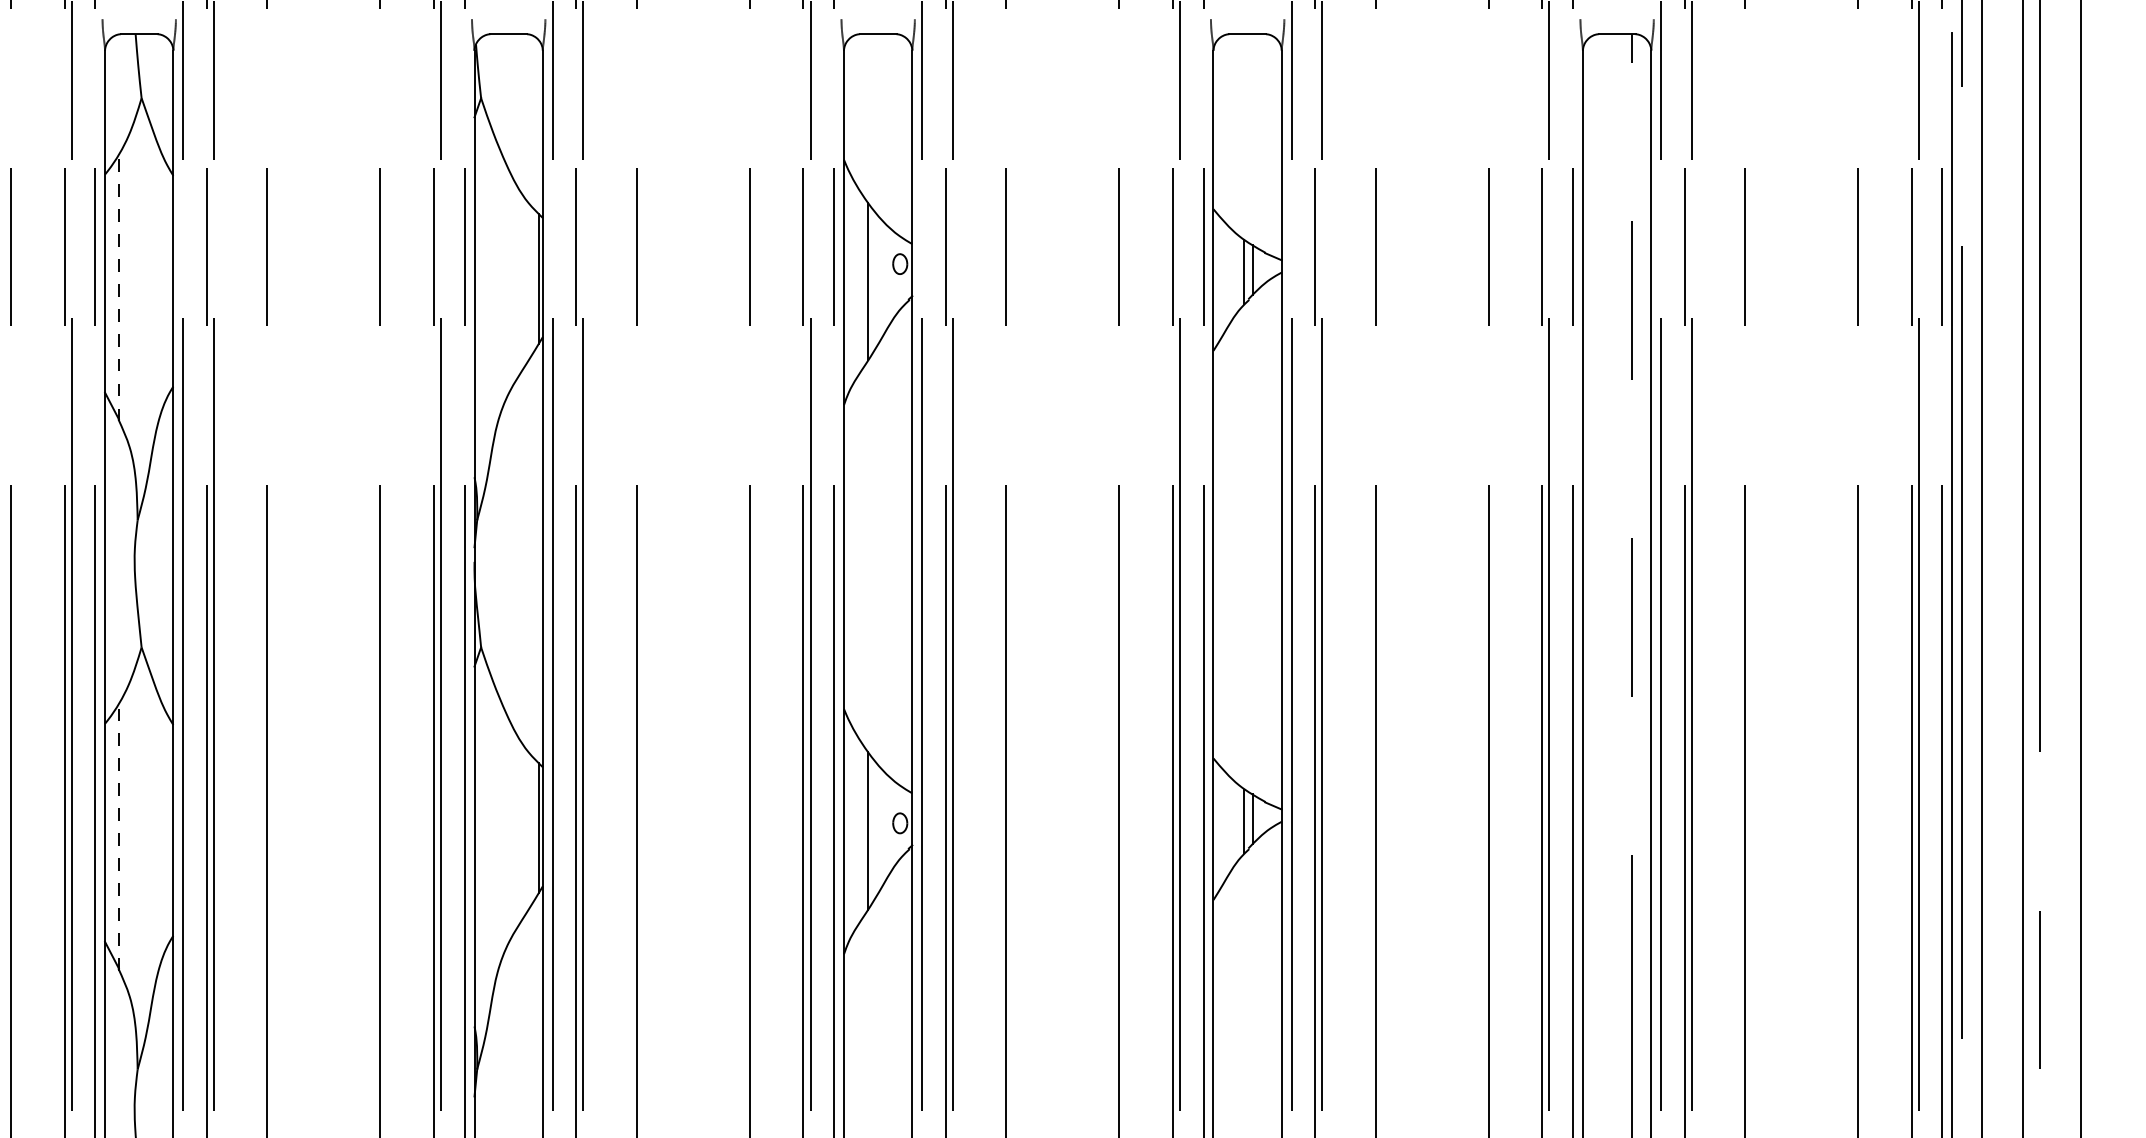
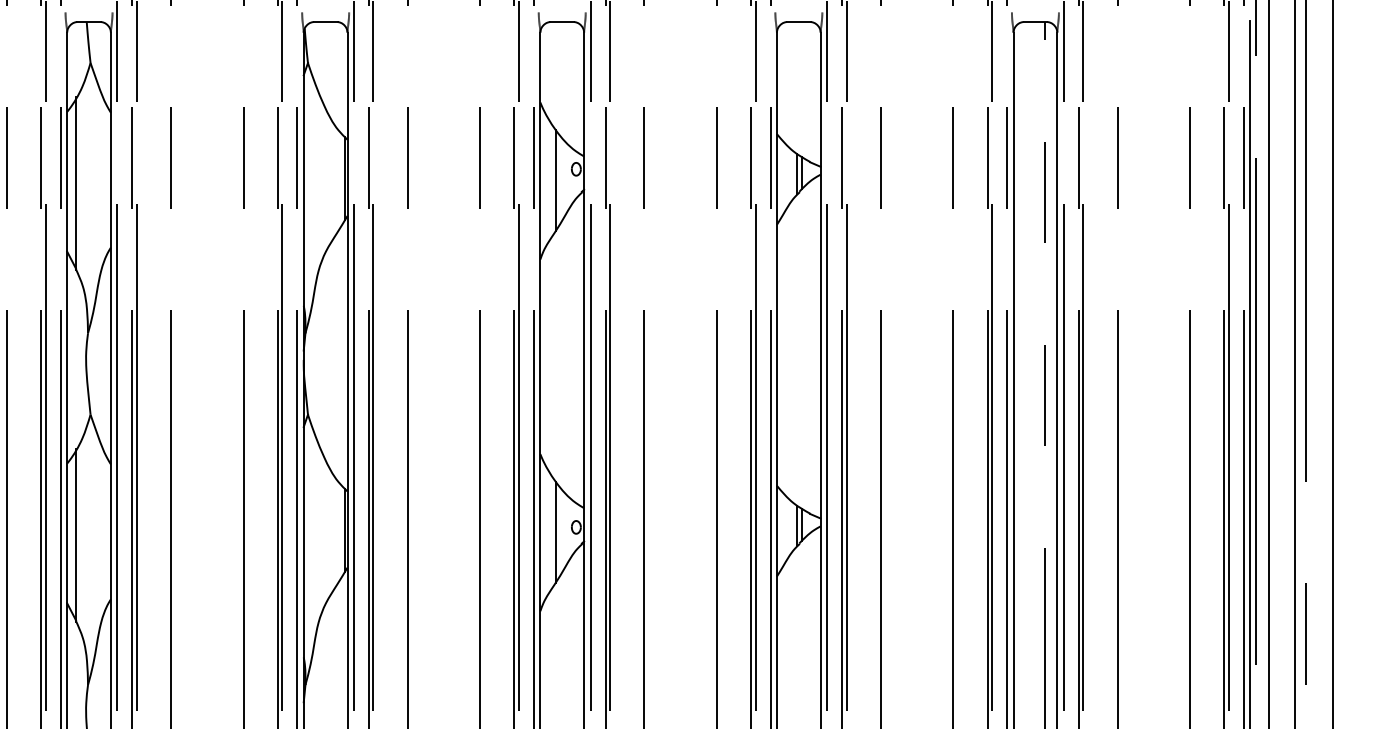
line: (119, 286) -> (76, 183), dashed -> solid
line: (119, 834) -> (76, 534), dashed -> solid

